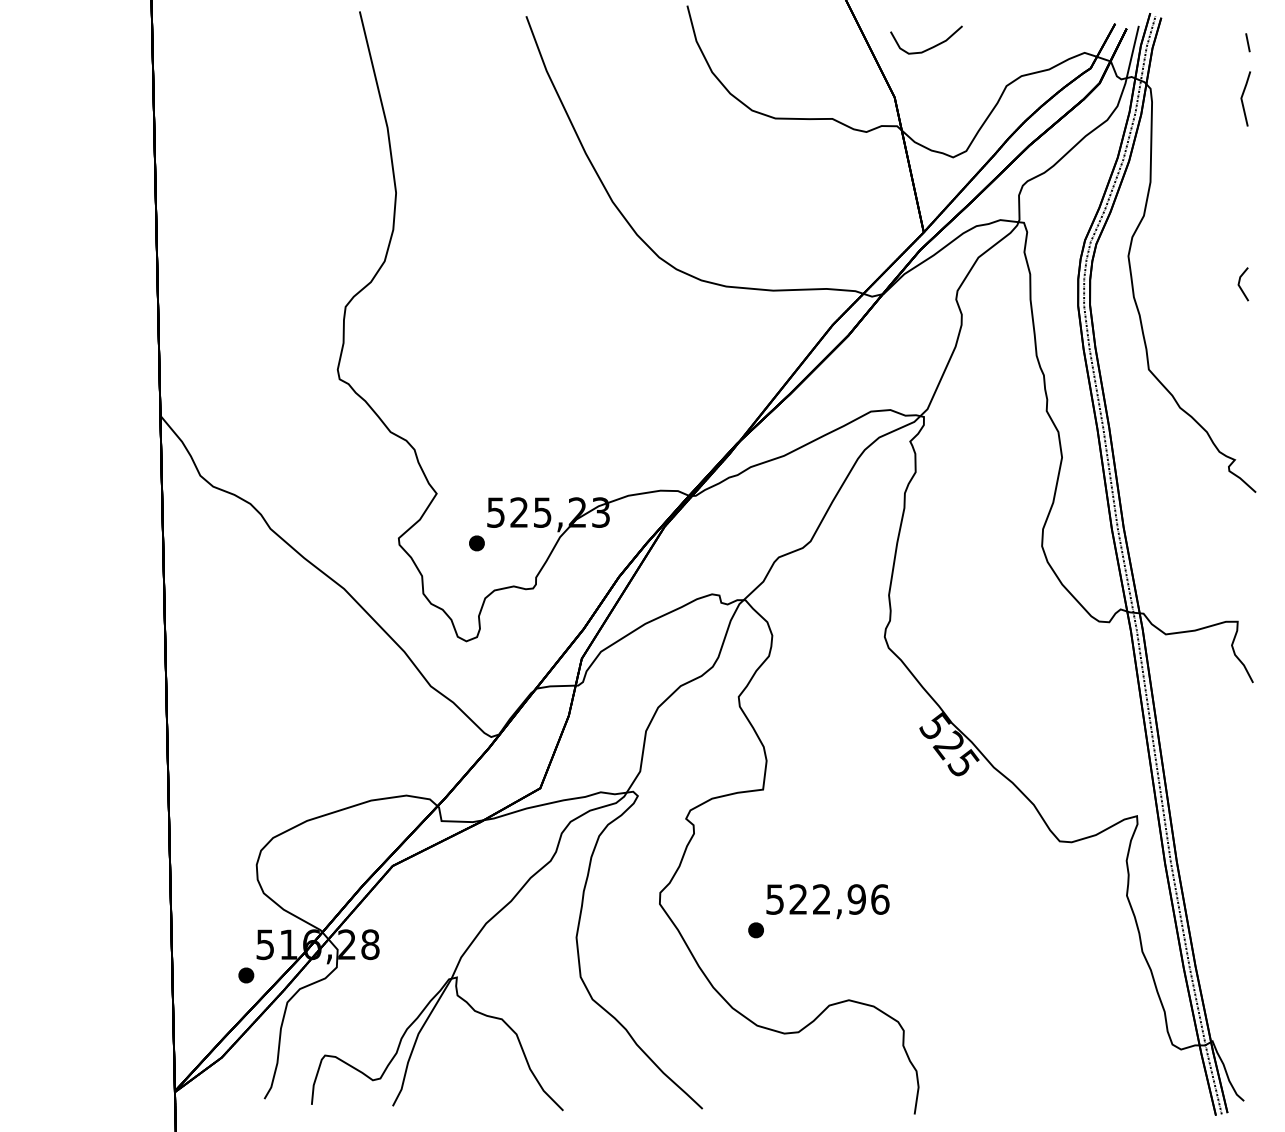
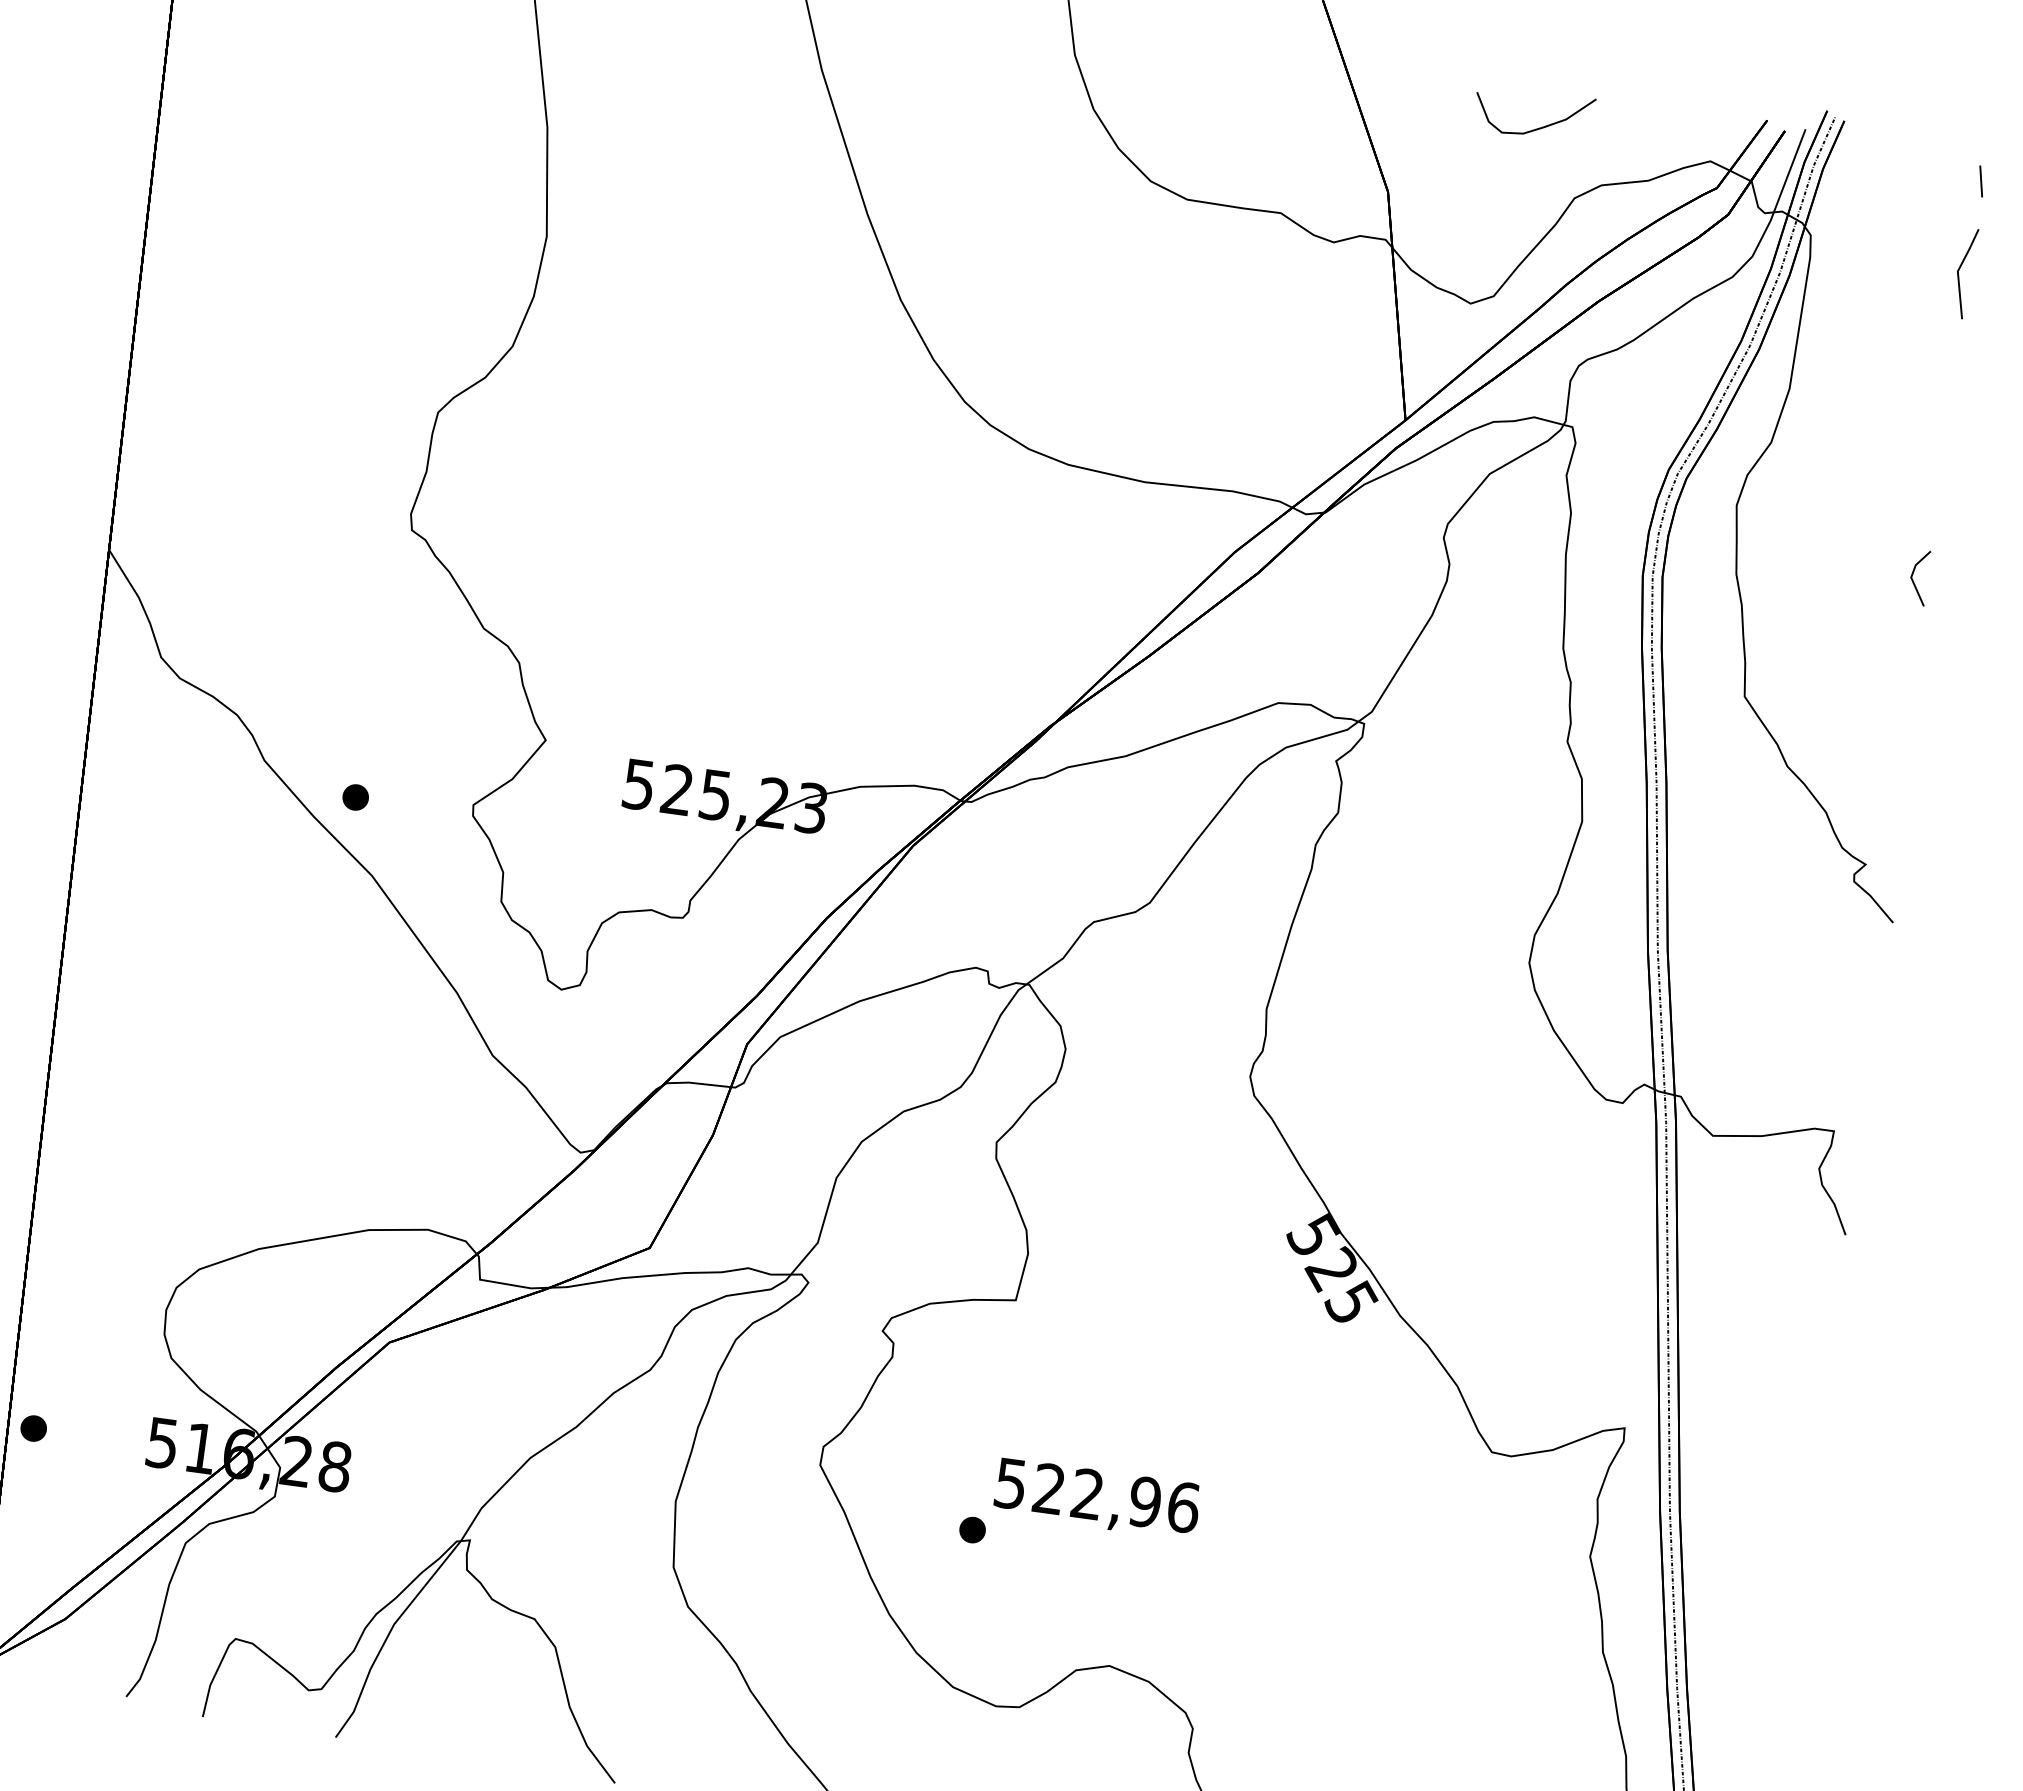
curve: (930, 47) -> (1538, 127), moved
part: (476, 543) -> (354, 797), moved
part: (246, 975) -> (34, 1428), moved

